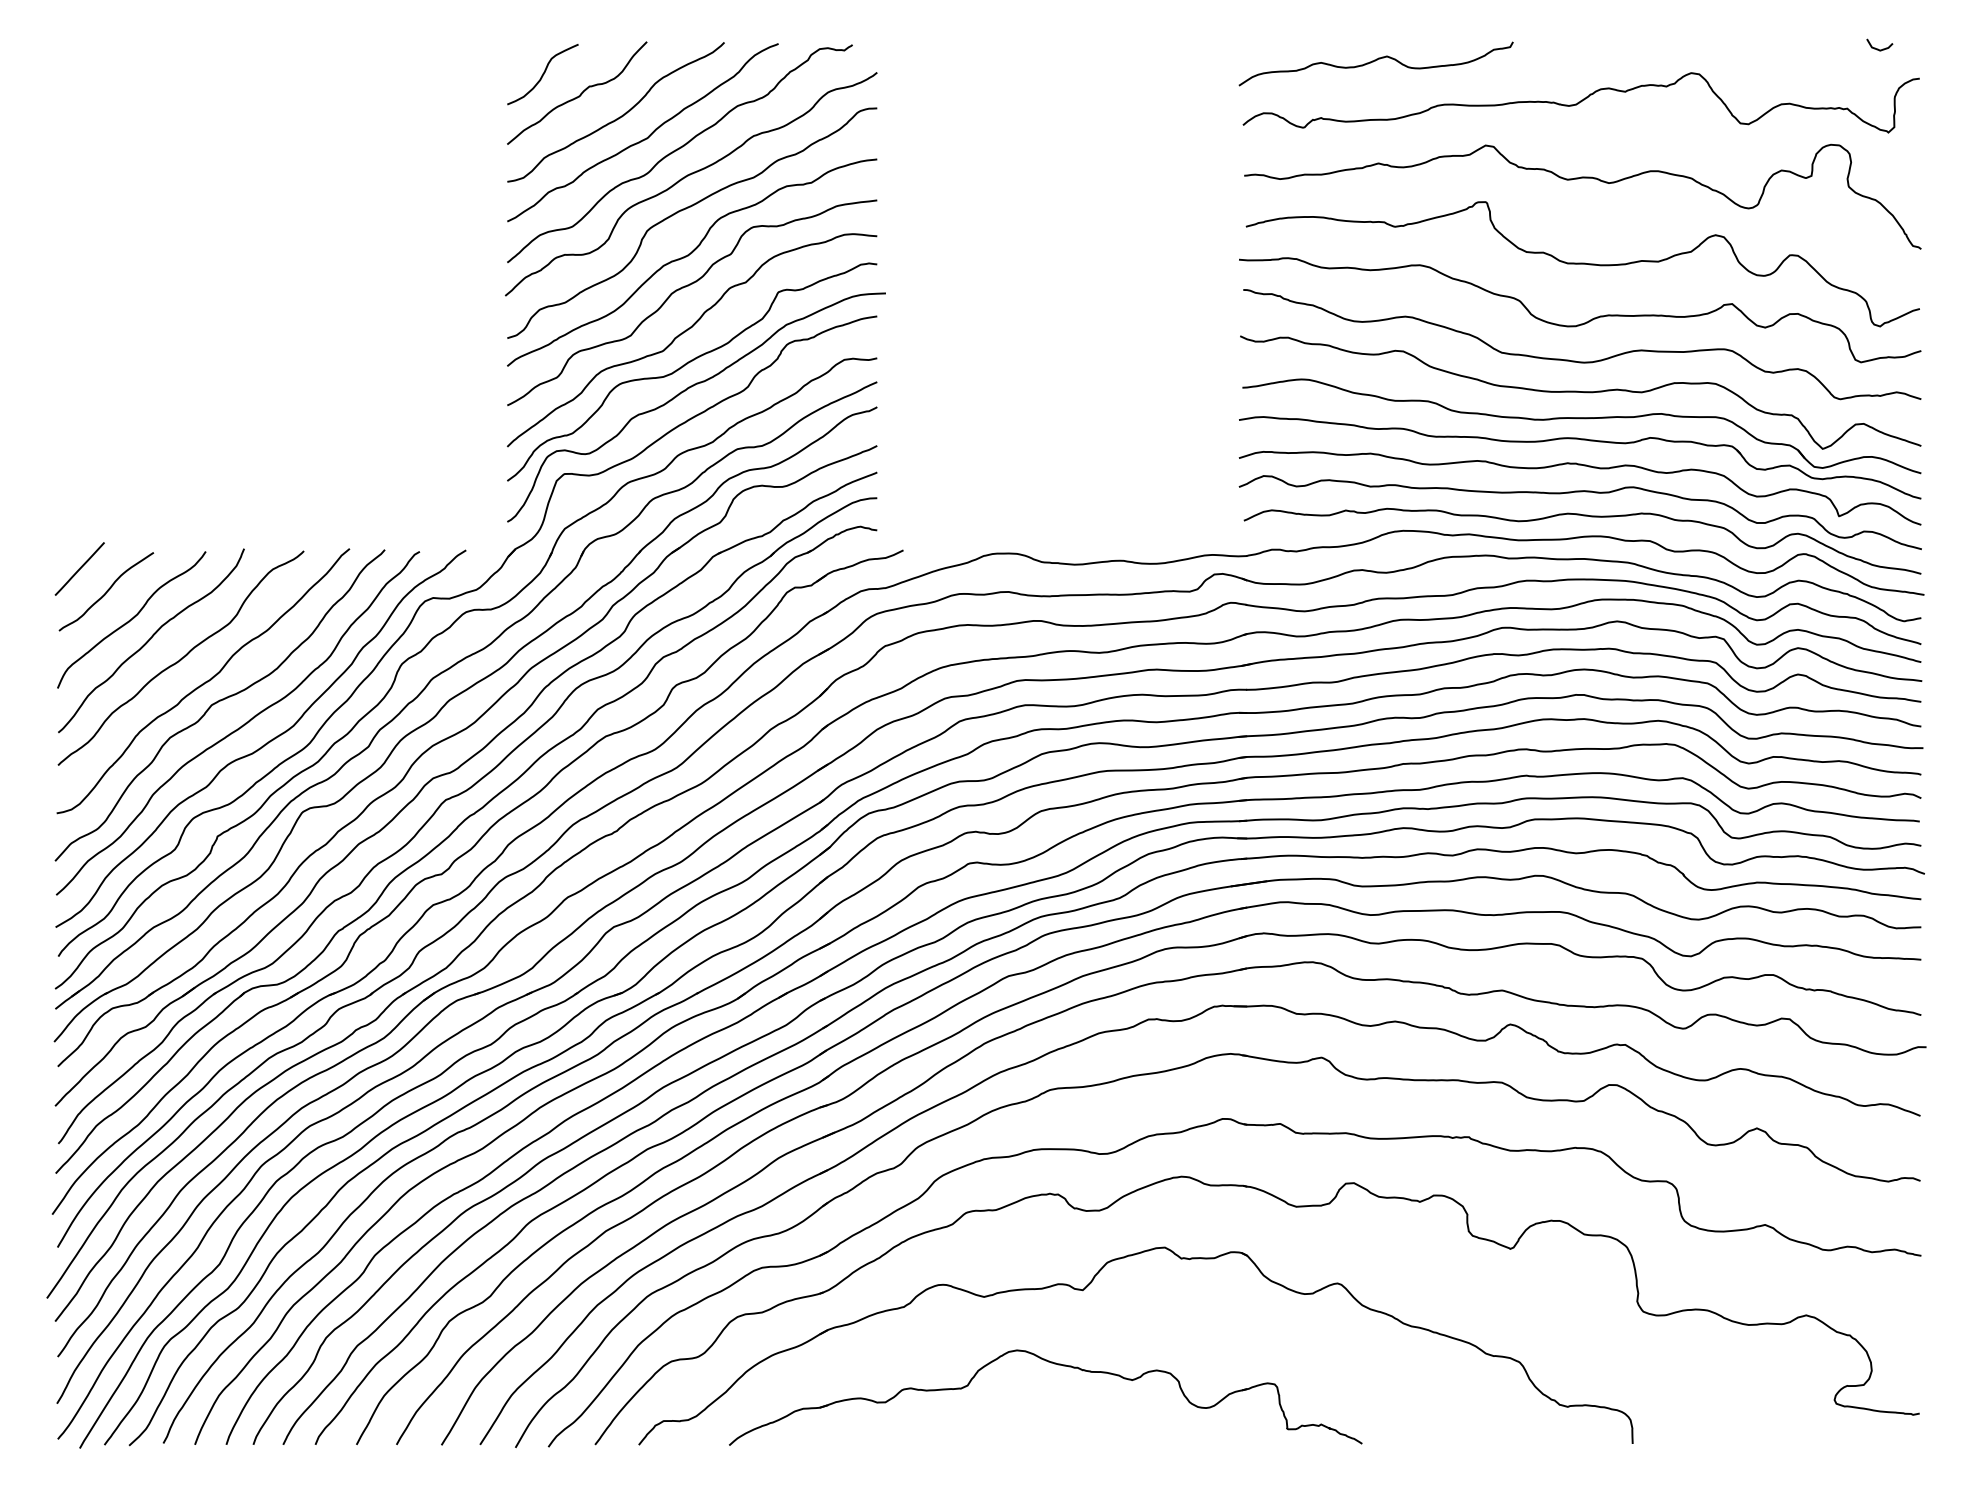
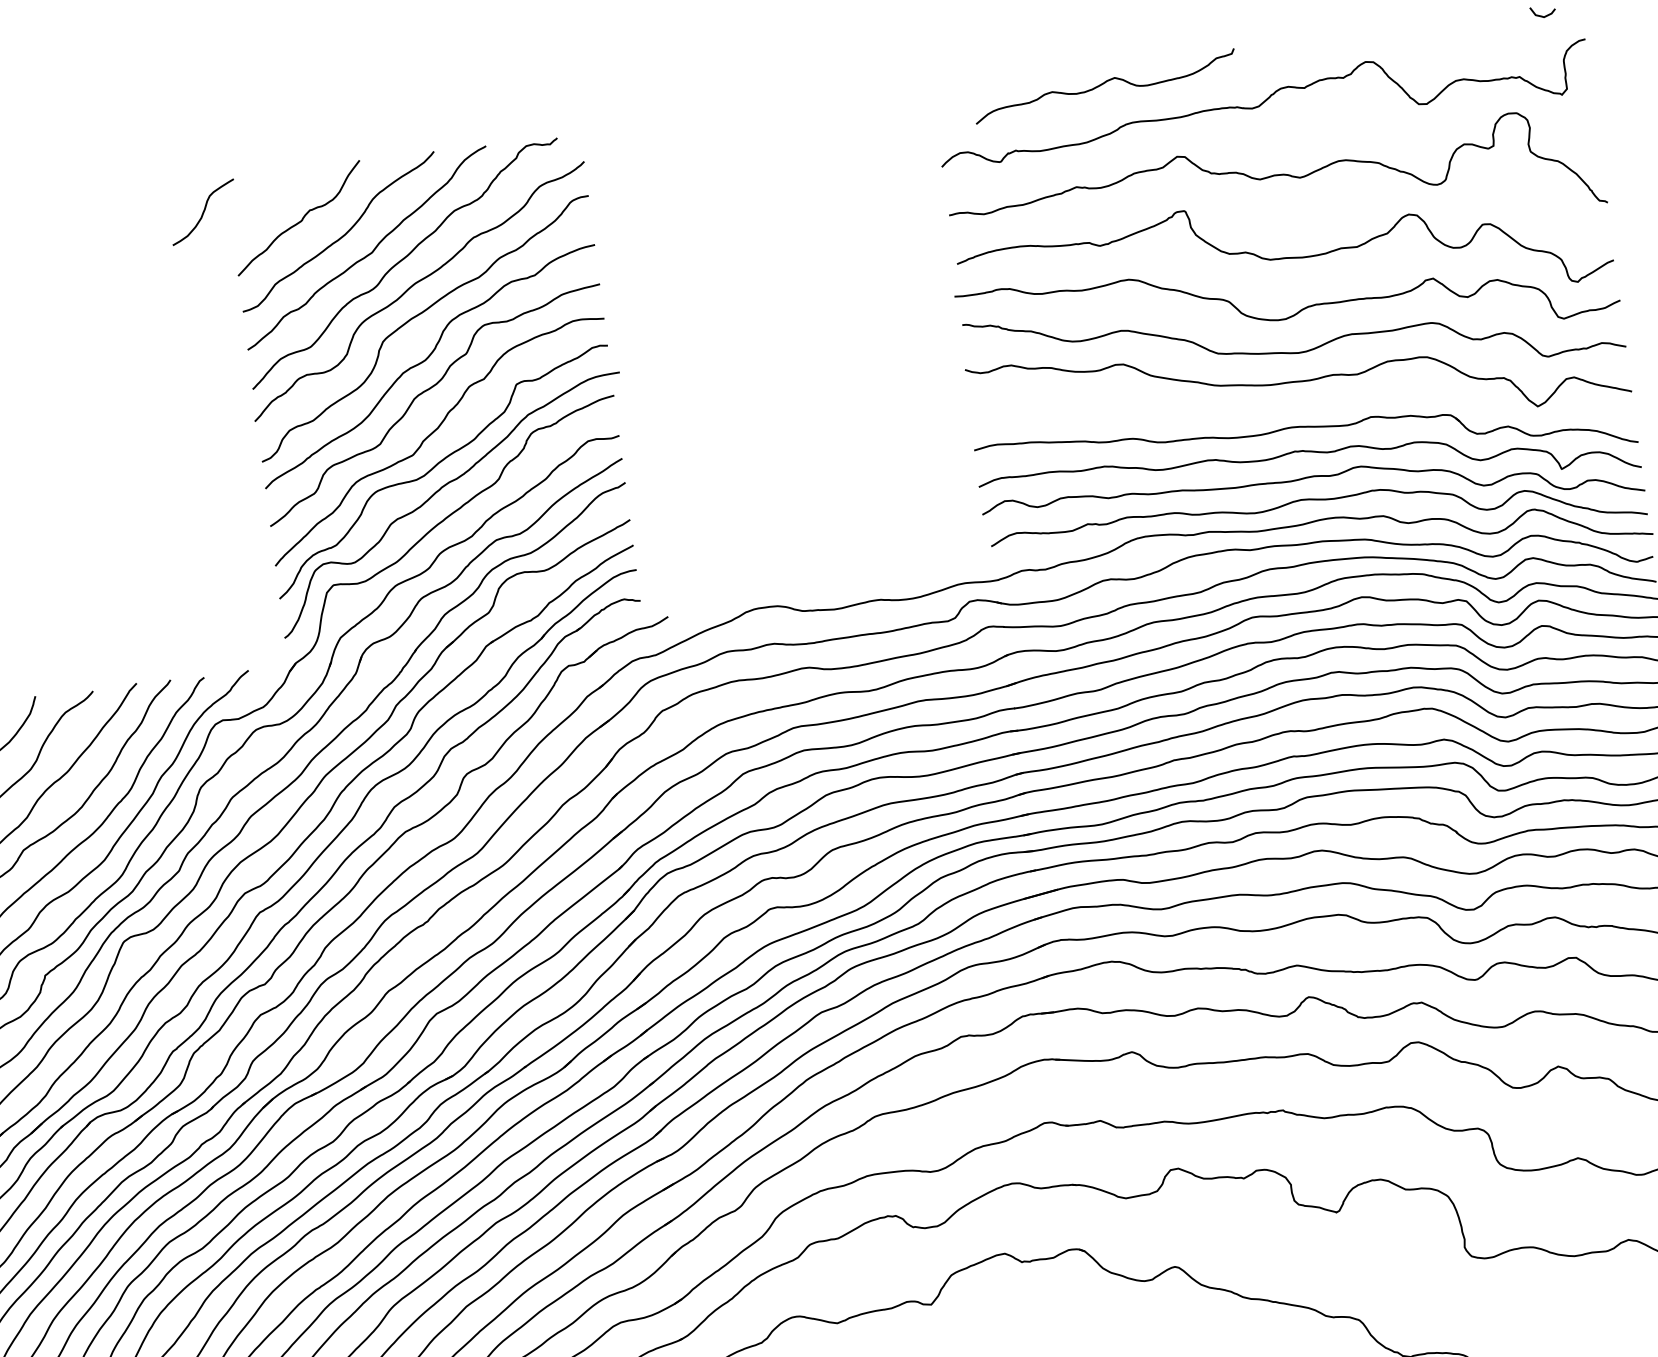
curve: (1375, 61) -> (1104, 84), moved
curve: (542, 74) -> (202, 212), moved
part: (1581, 419) -> (1302, 407), removed

